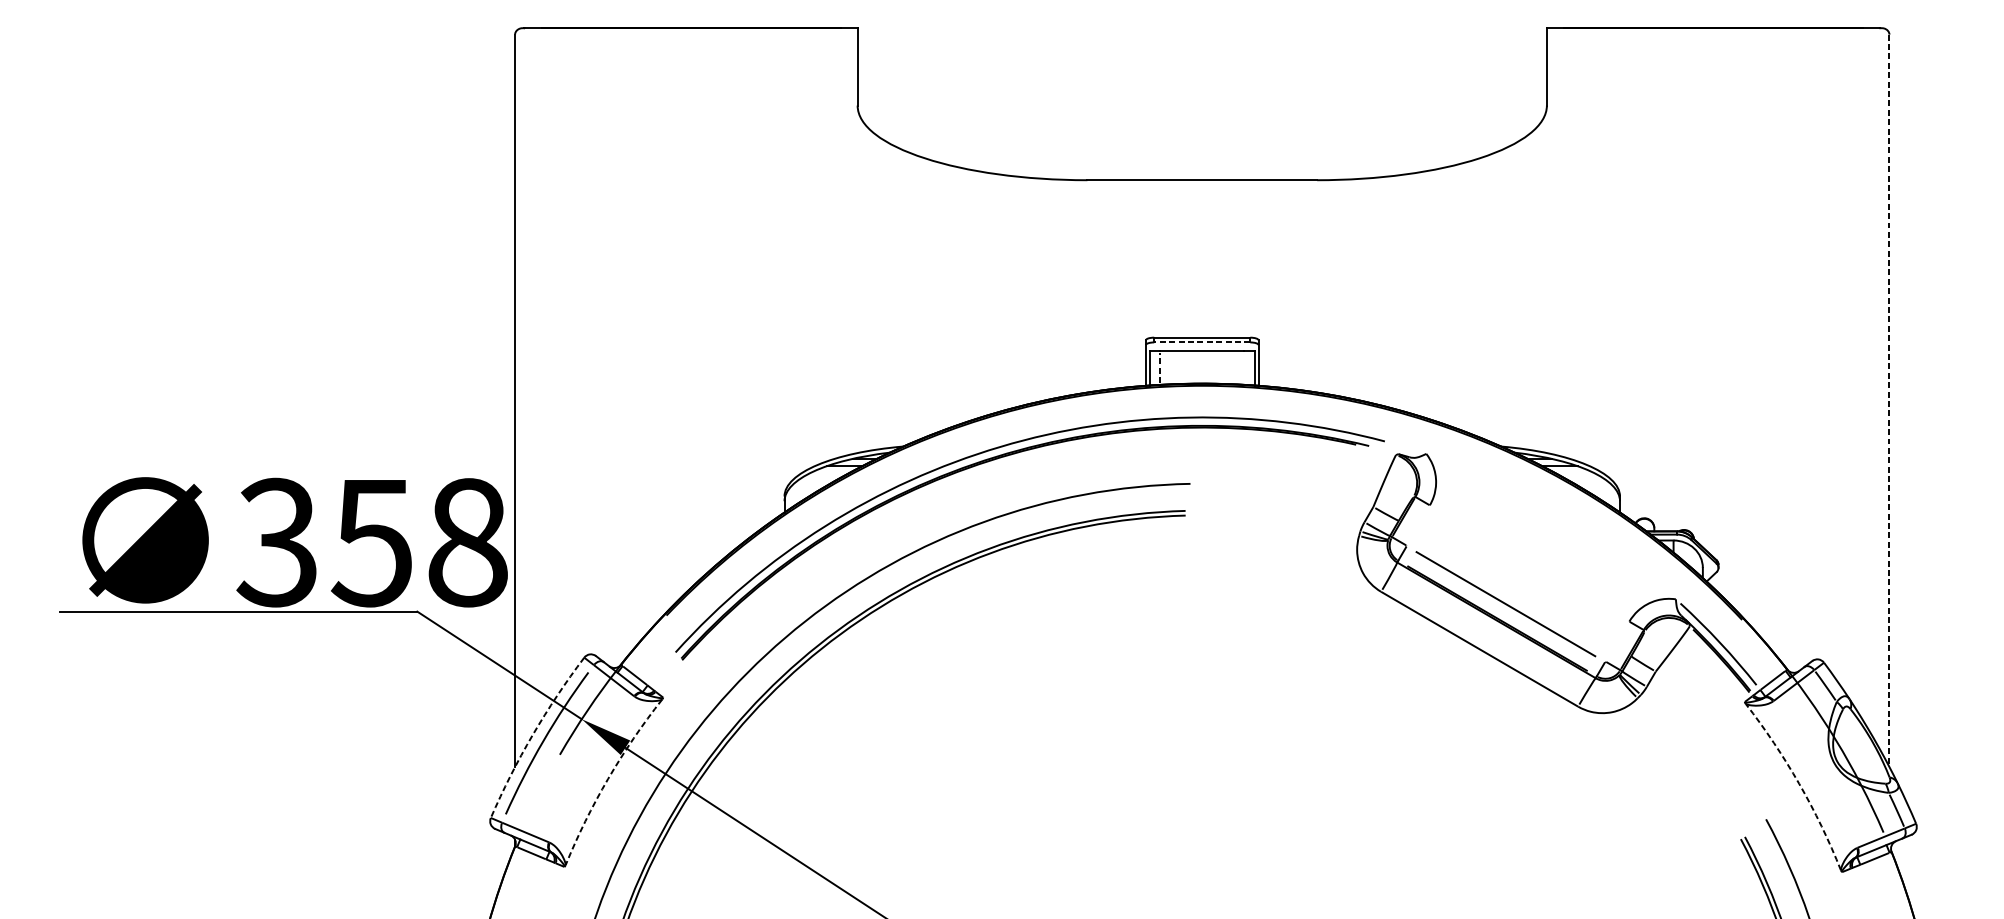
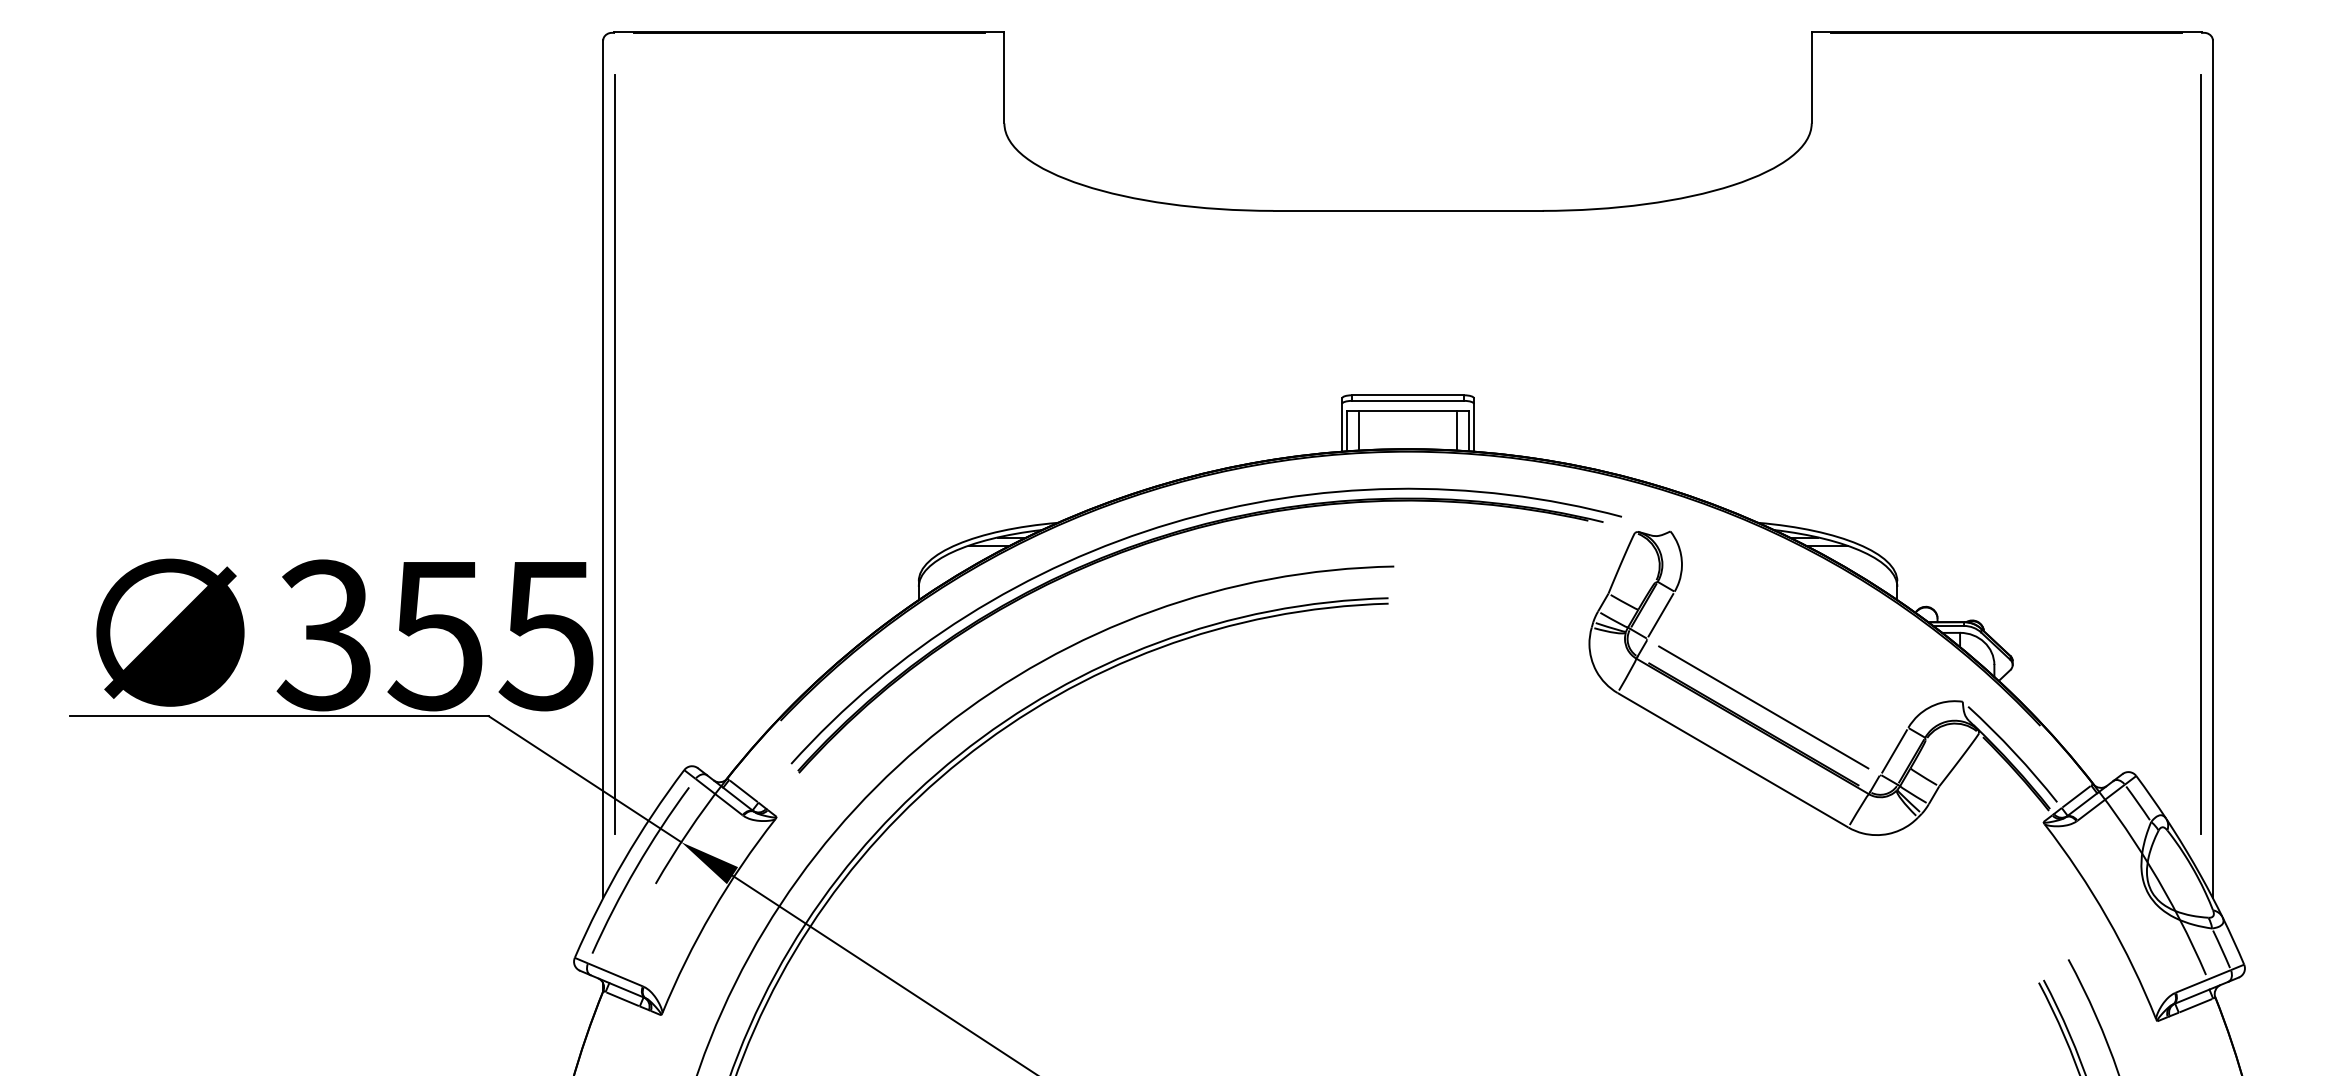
line: (1201, 342) -> (1407, 400), dashed -> solid
line: (1159, 367) -> (1358, 430), dashed -> solid
line: (1244, 367) -> (1457, 430), added
line: (524, 388) -> (614, 454), added
line: (1879, 388) -> (2201, 454), added
line: (1889, 401) -> (2212, 469), dashed -> solid
line: (1417, 525) -> (1660, 615), added
text: (466, 542) -> (546, 635), 358 -> 355
line: (1617, 641) -> (1894, 751), added
arc: (532, 734) -> (623, 860), dashed -> solid
arc: (608, 779) -> (712, 912), dashed -> solid
arc: (1799, 783) -> (2107, 917), dashed -> solid

